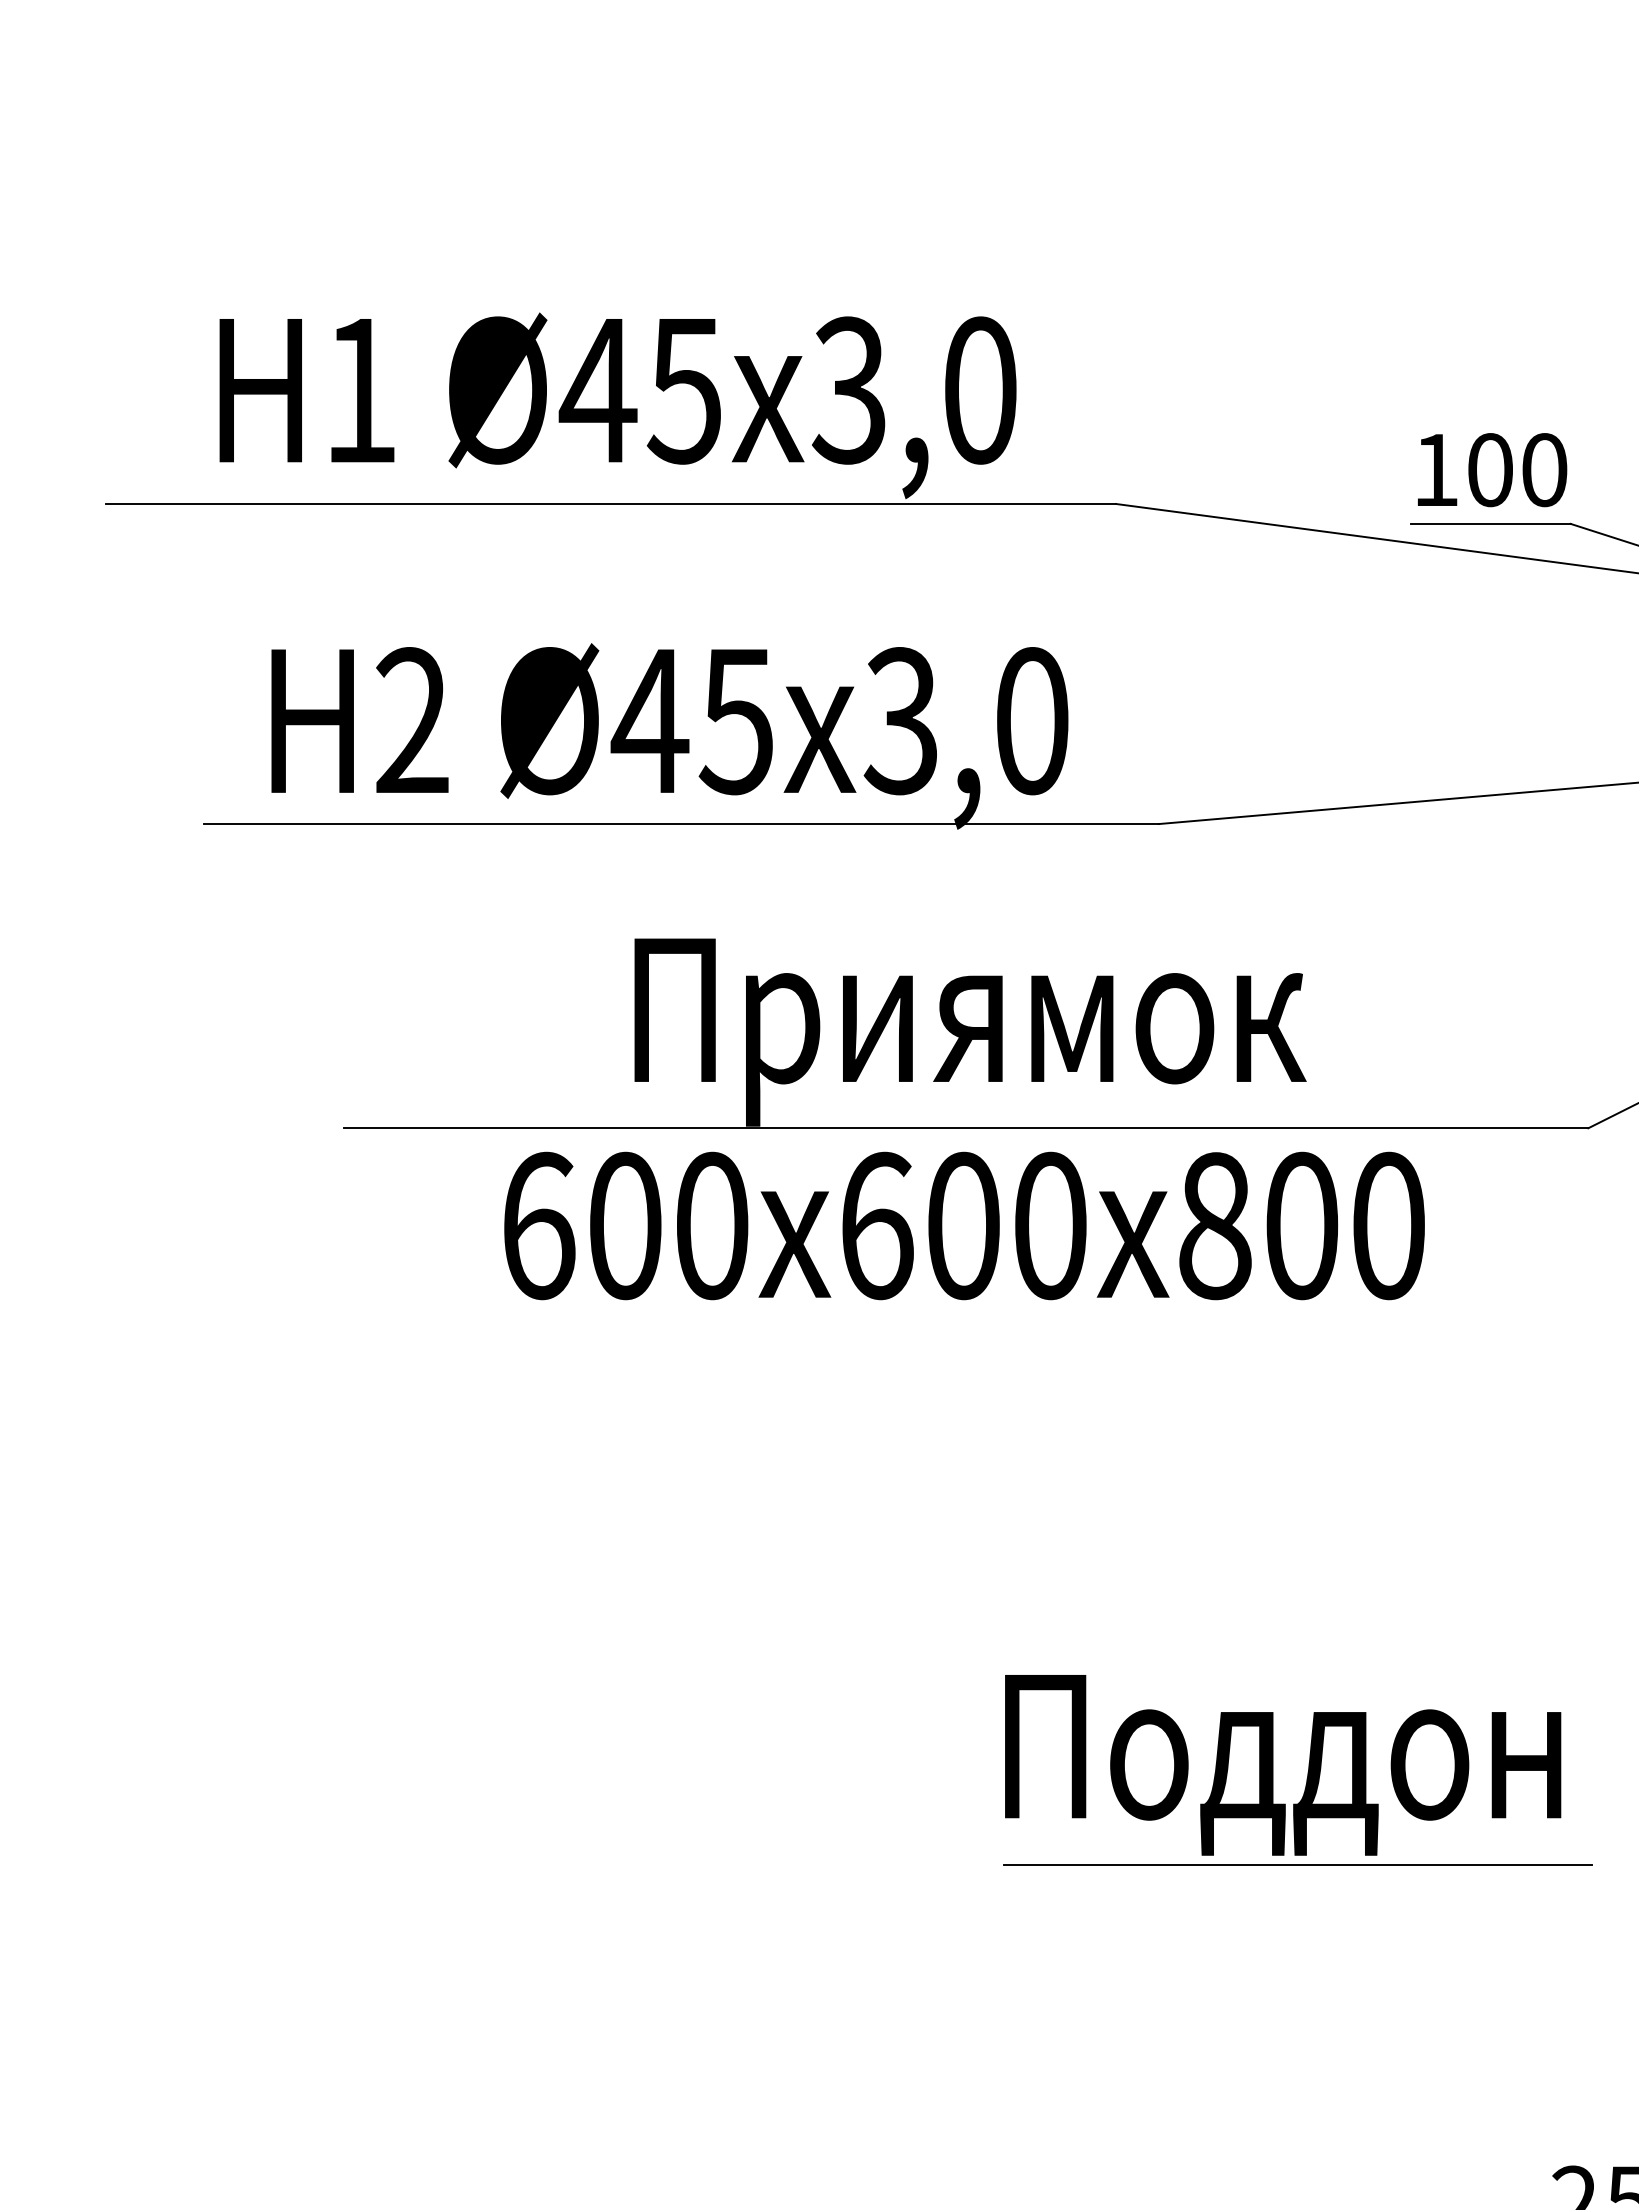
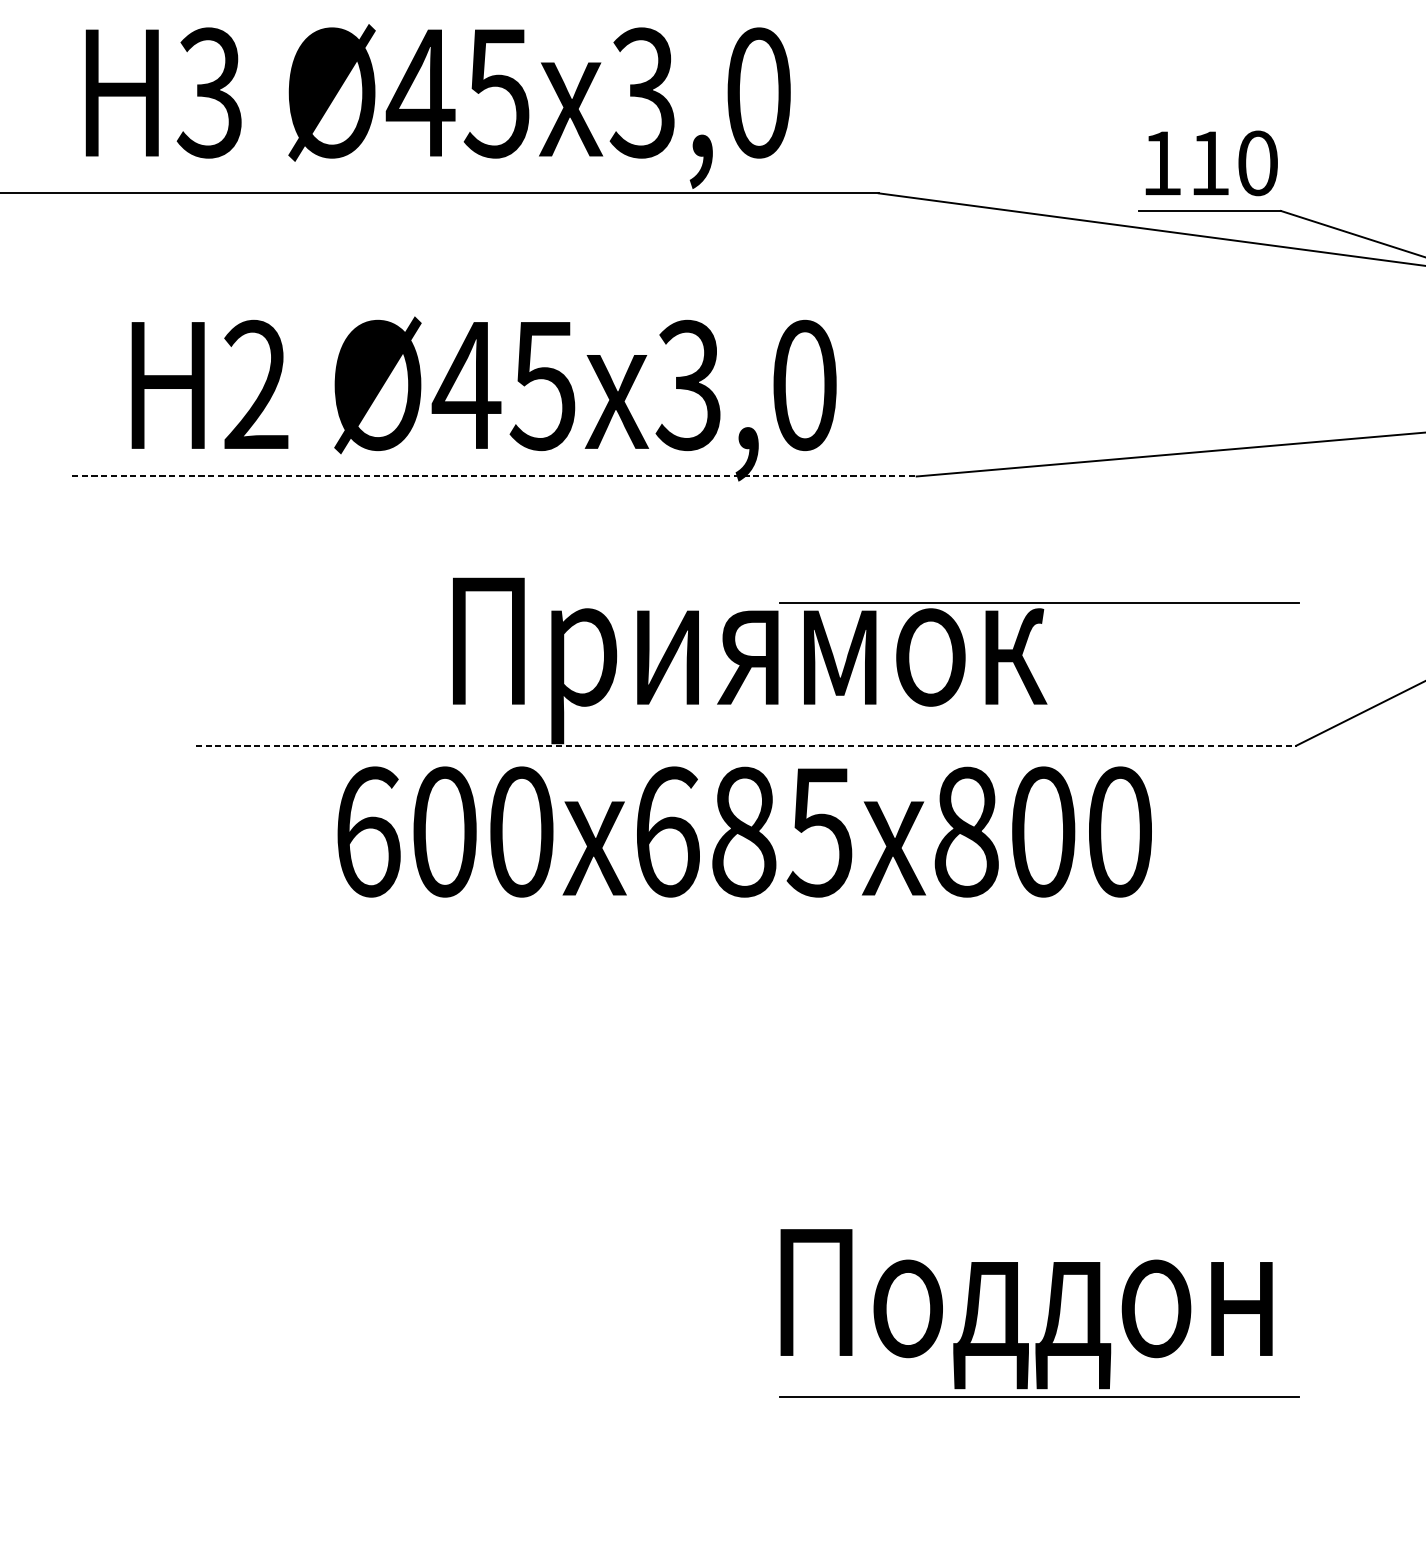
text: (358, 390) -> (208, 92), 1 -> 3
text: (1490, 470) -> (1210, 163), 100 -> 110
line: (681, 824) -> (494, 476), solid -> dashed
line: (1297, 966) -> (1039, 602), added
line: (966, 1128) -> (746, 745), solid -> dashed
text: (1006, 1225) -> (781, 831), 600 -> 685

